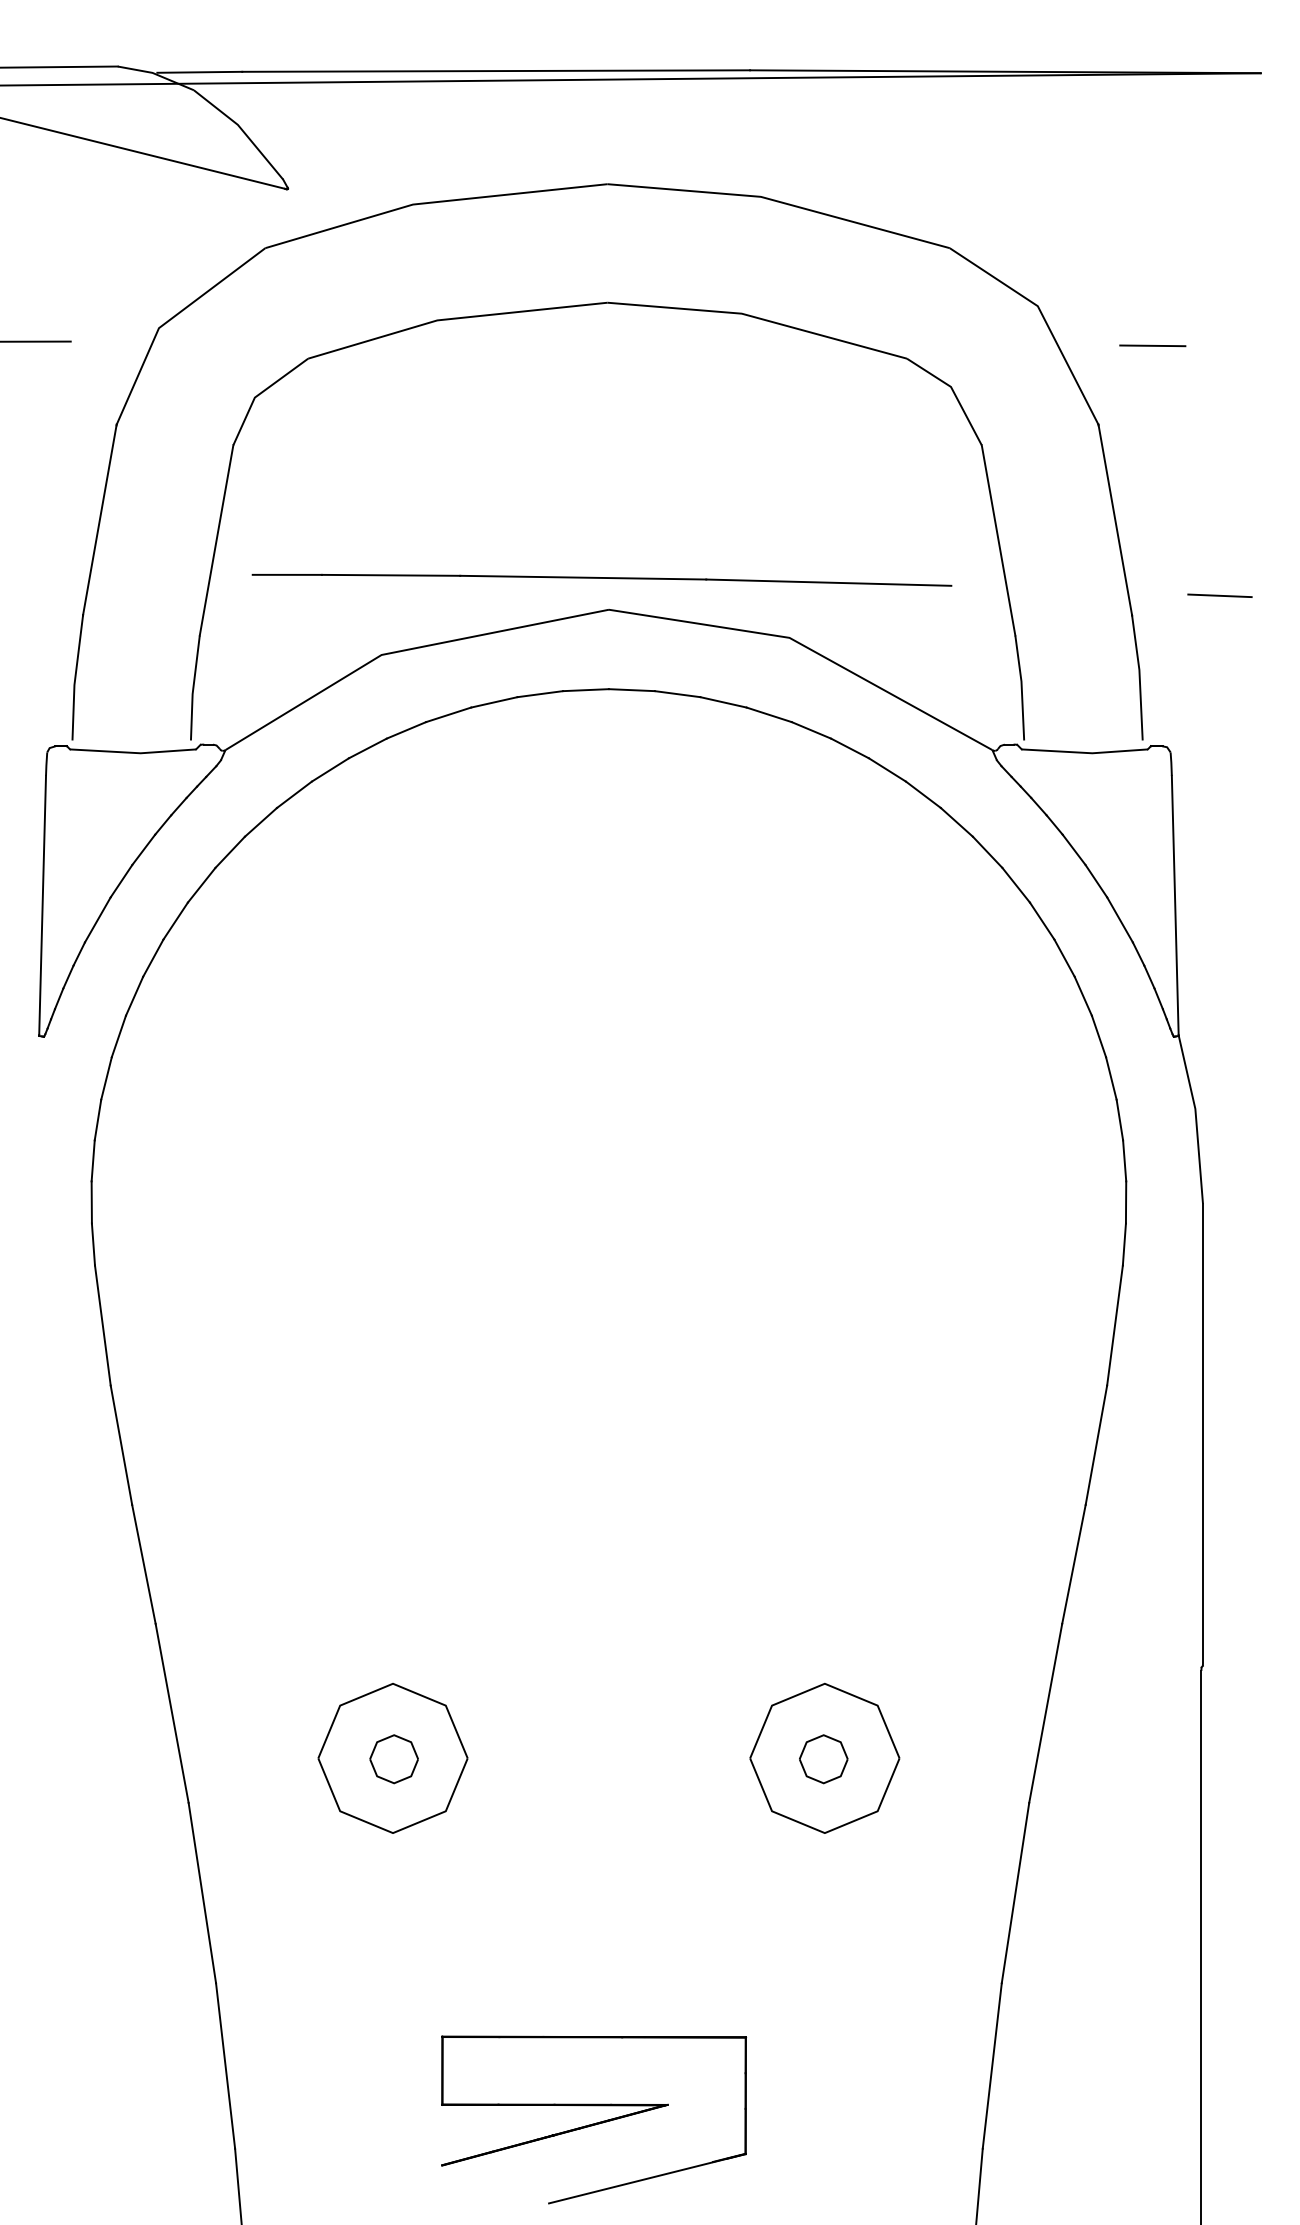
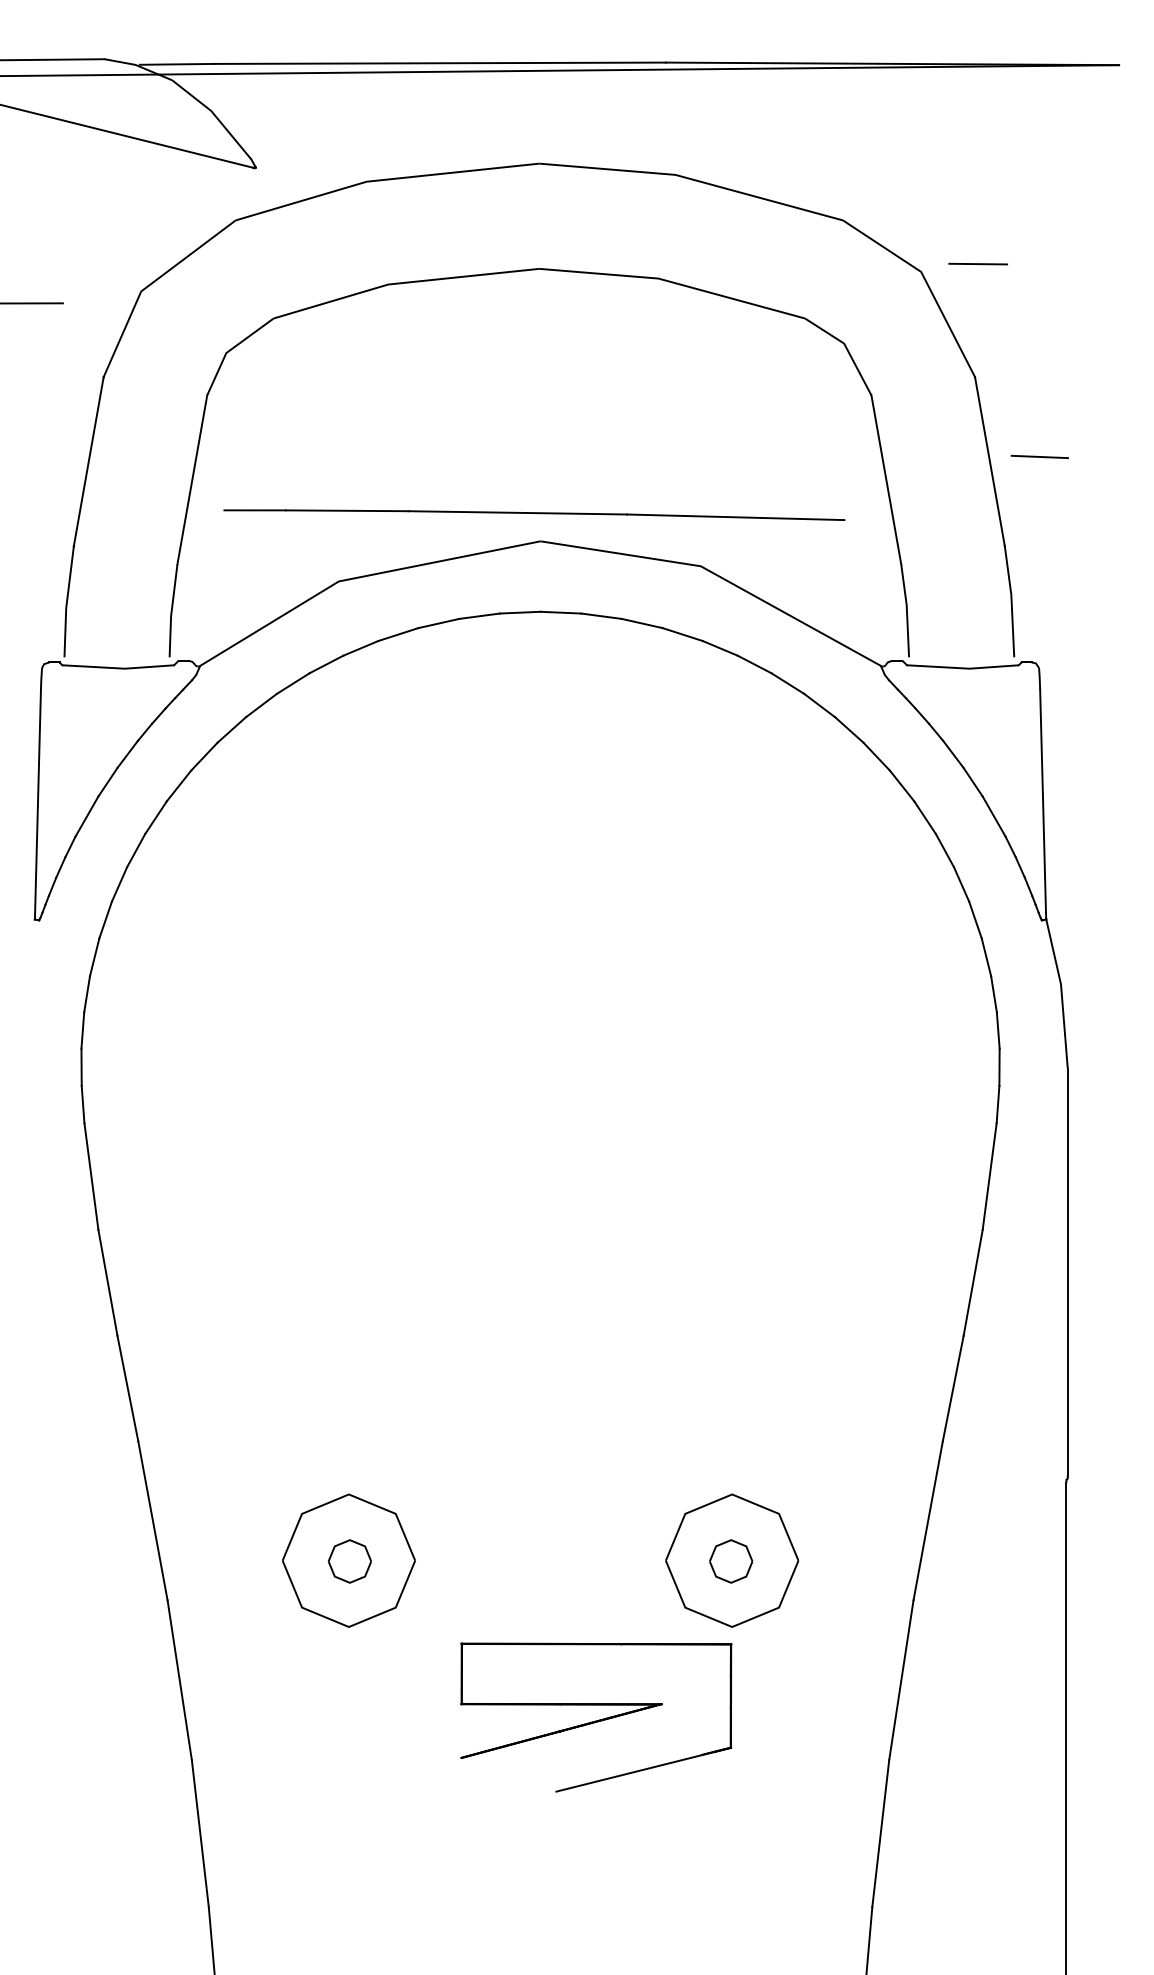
line: (1151, 345) -> (977, 263), moved
line: (1219, 595) -> (1039, 456), moved
part: (594, 2119) -> (596, 1717), moved

